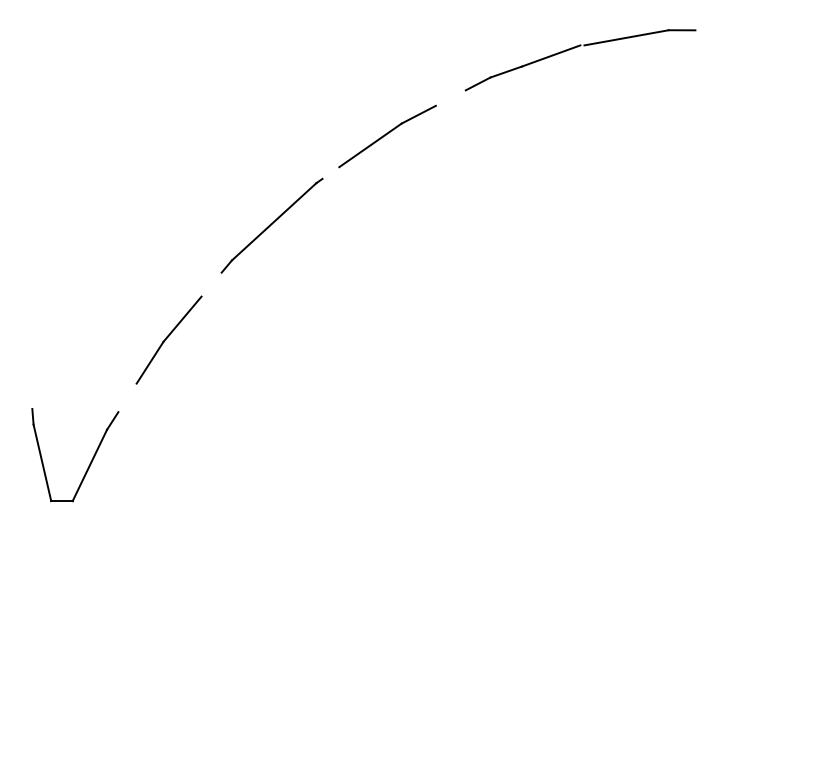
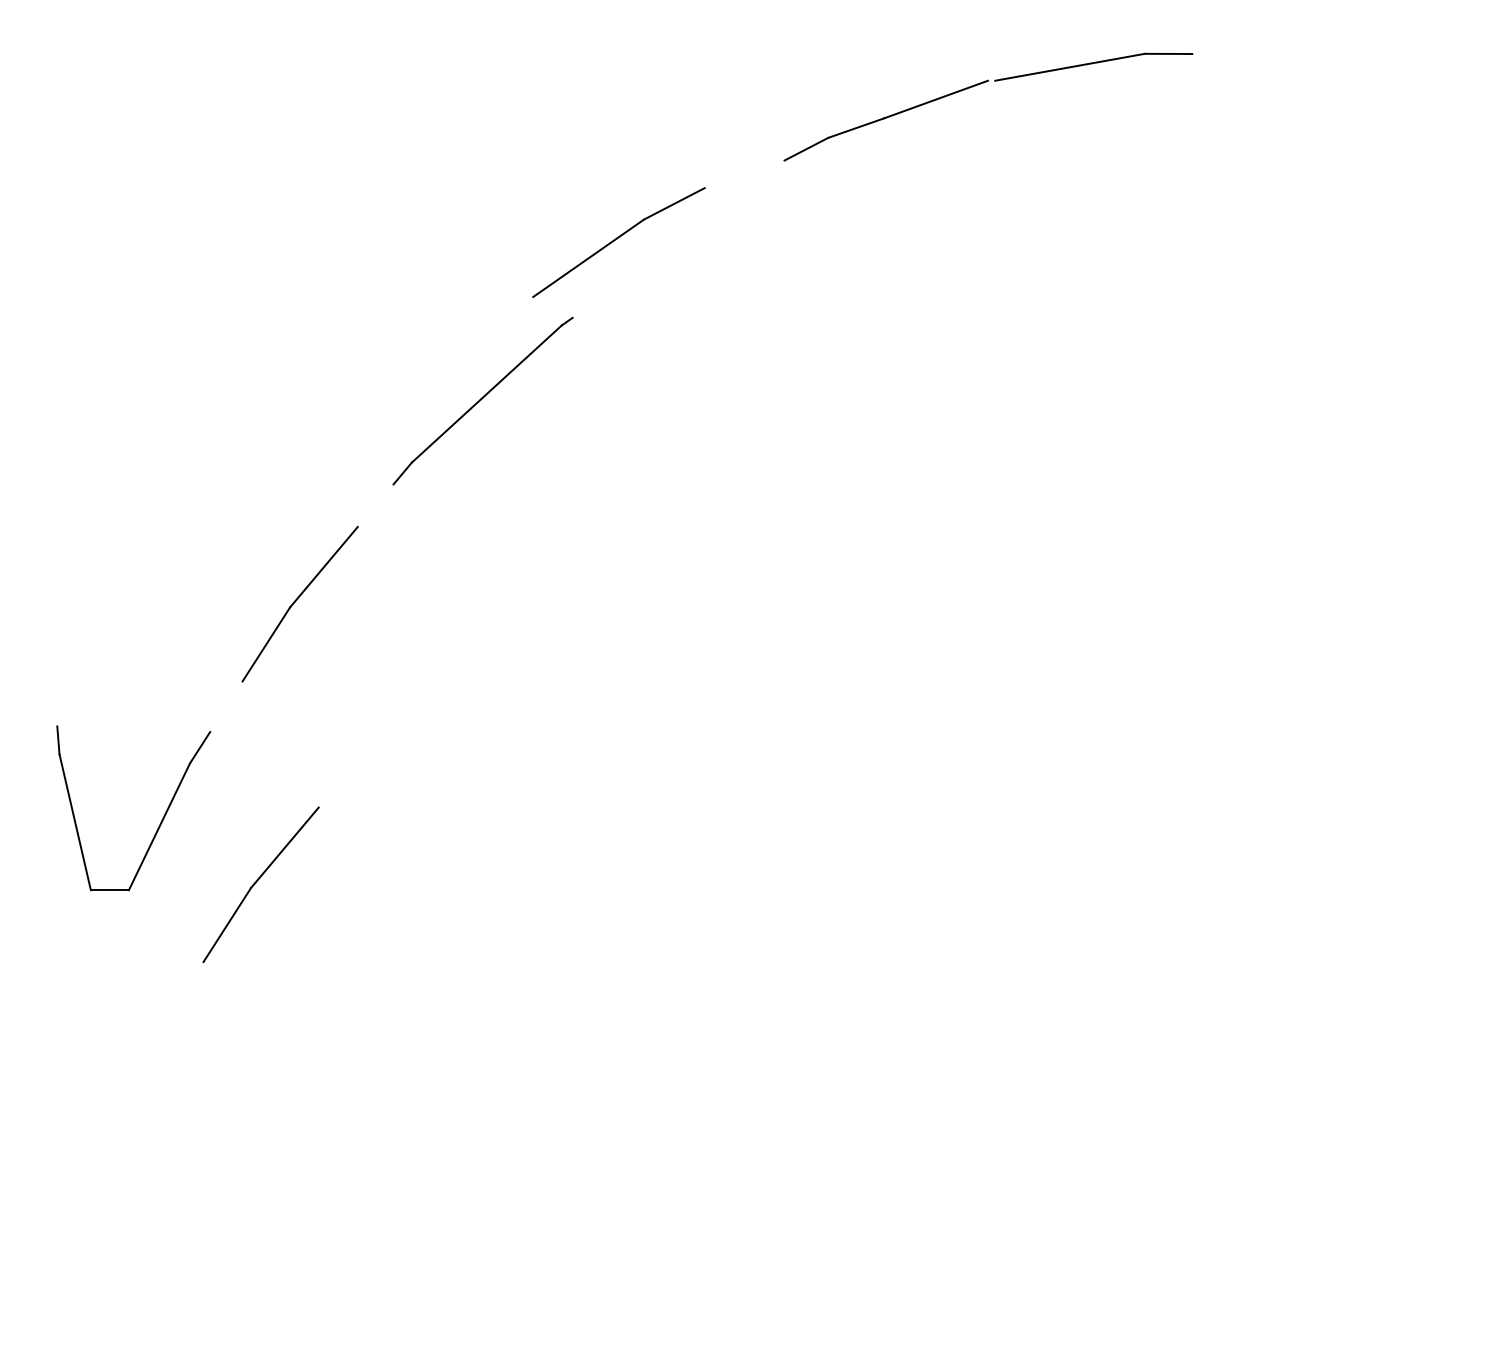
part: (575, 48) -> (979, 86), moved
part: (387, 136) -> (618, 242), moved
part: (146, 497) -> (260, 883), added

